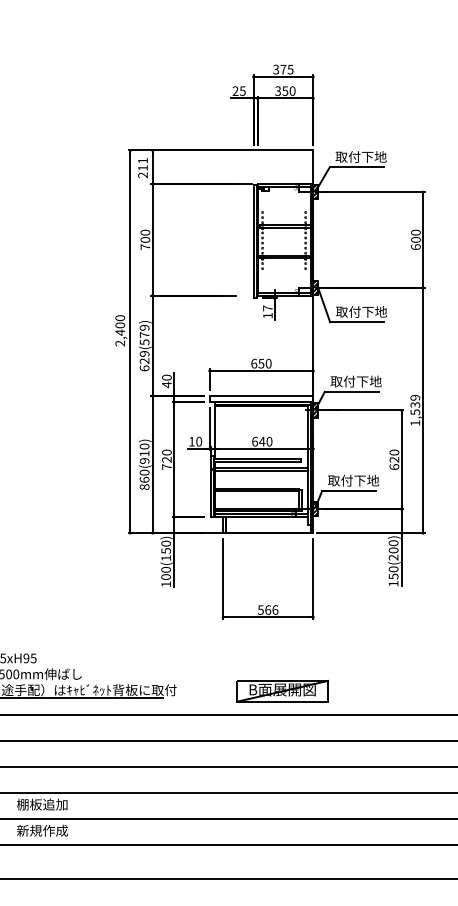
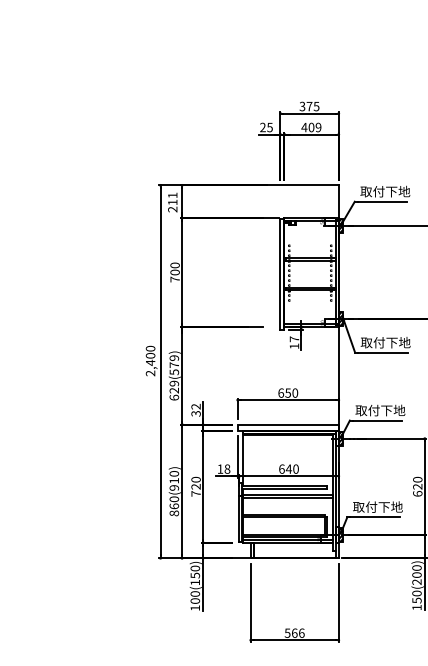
text: (284, 90) -> (310, 126), 350 -> 409
text: (166, 381) -> (195, 410), 40 -> 32
text: (199, 441) -> (227, 468), 10 -> 18

